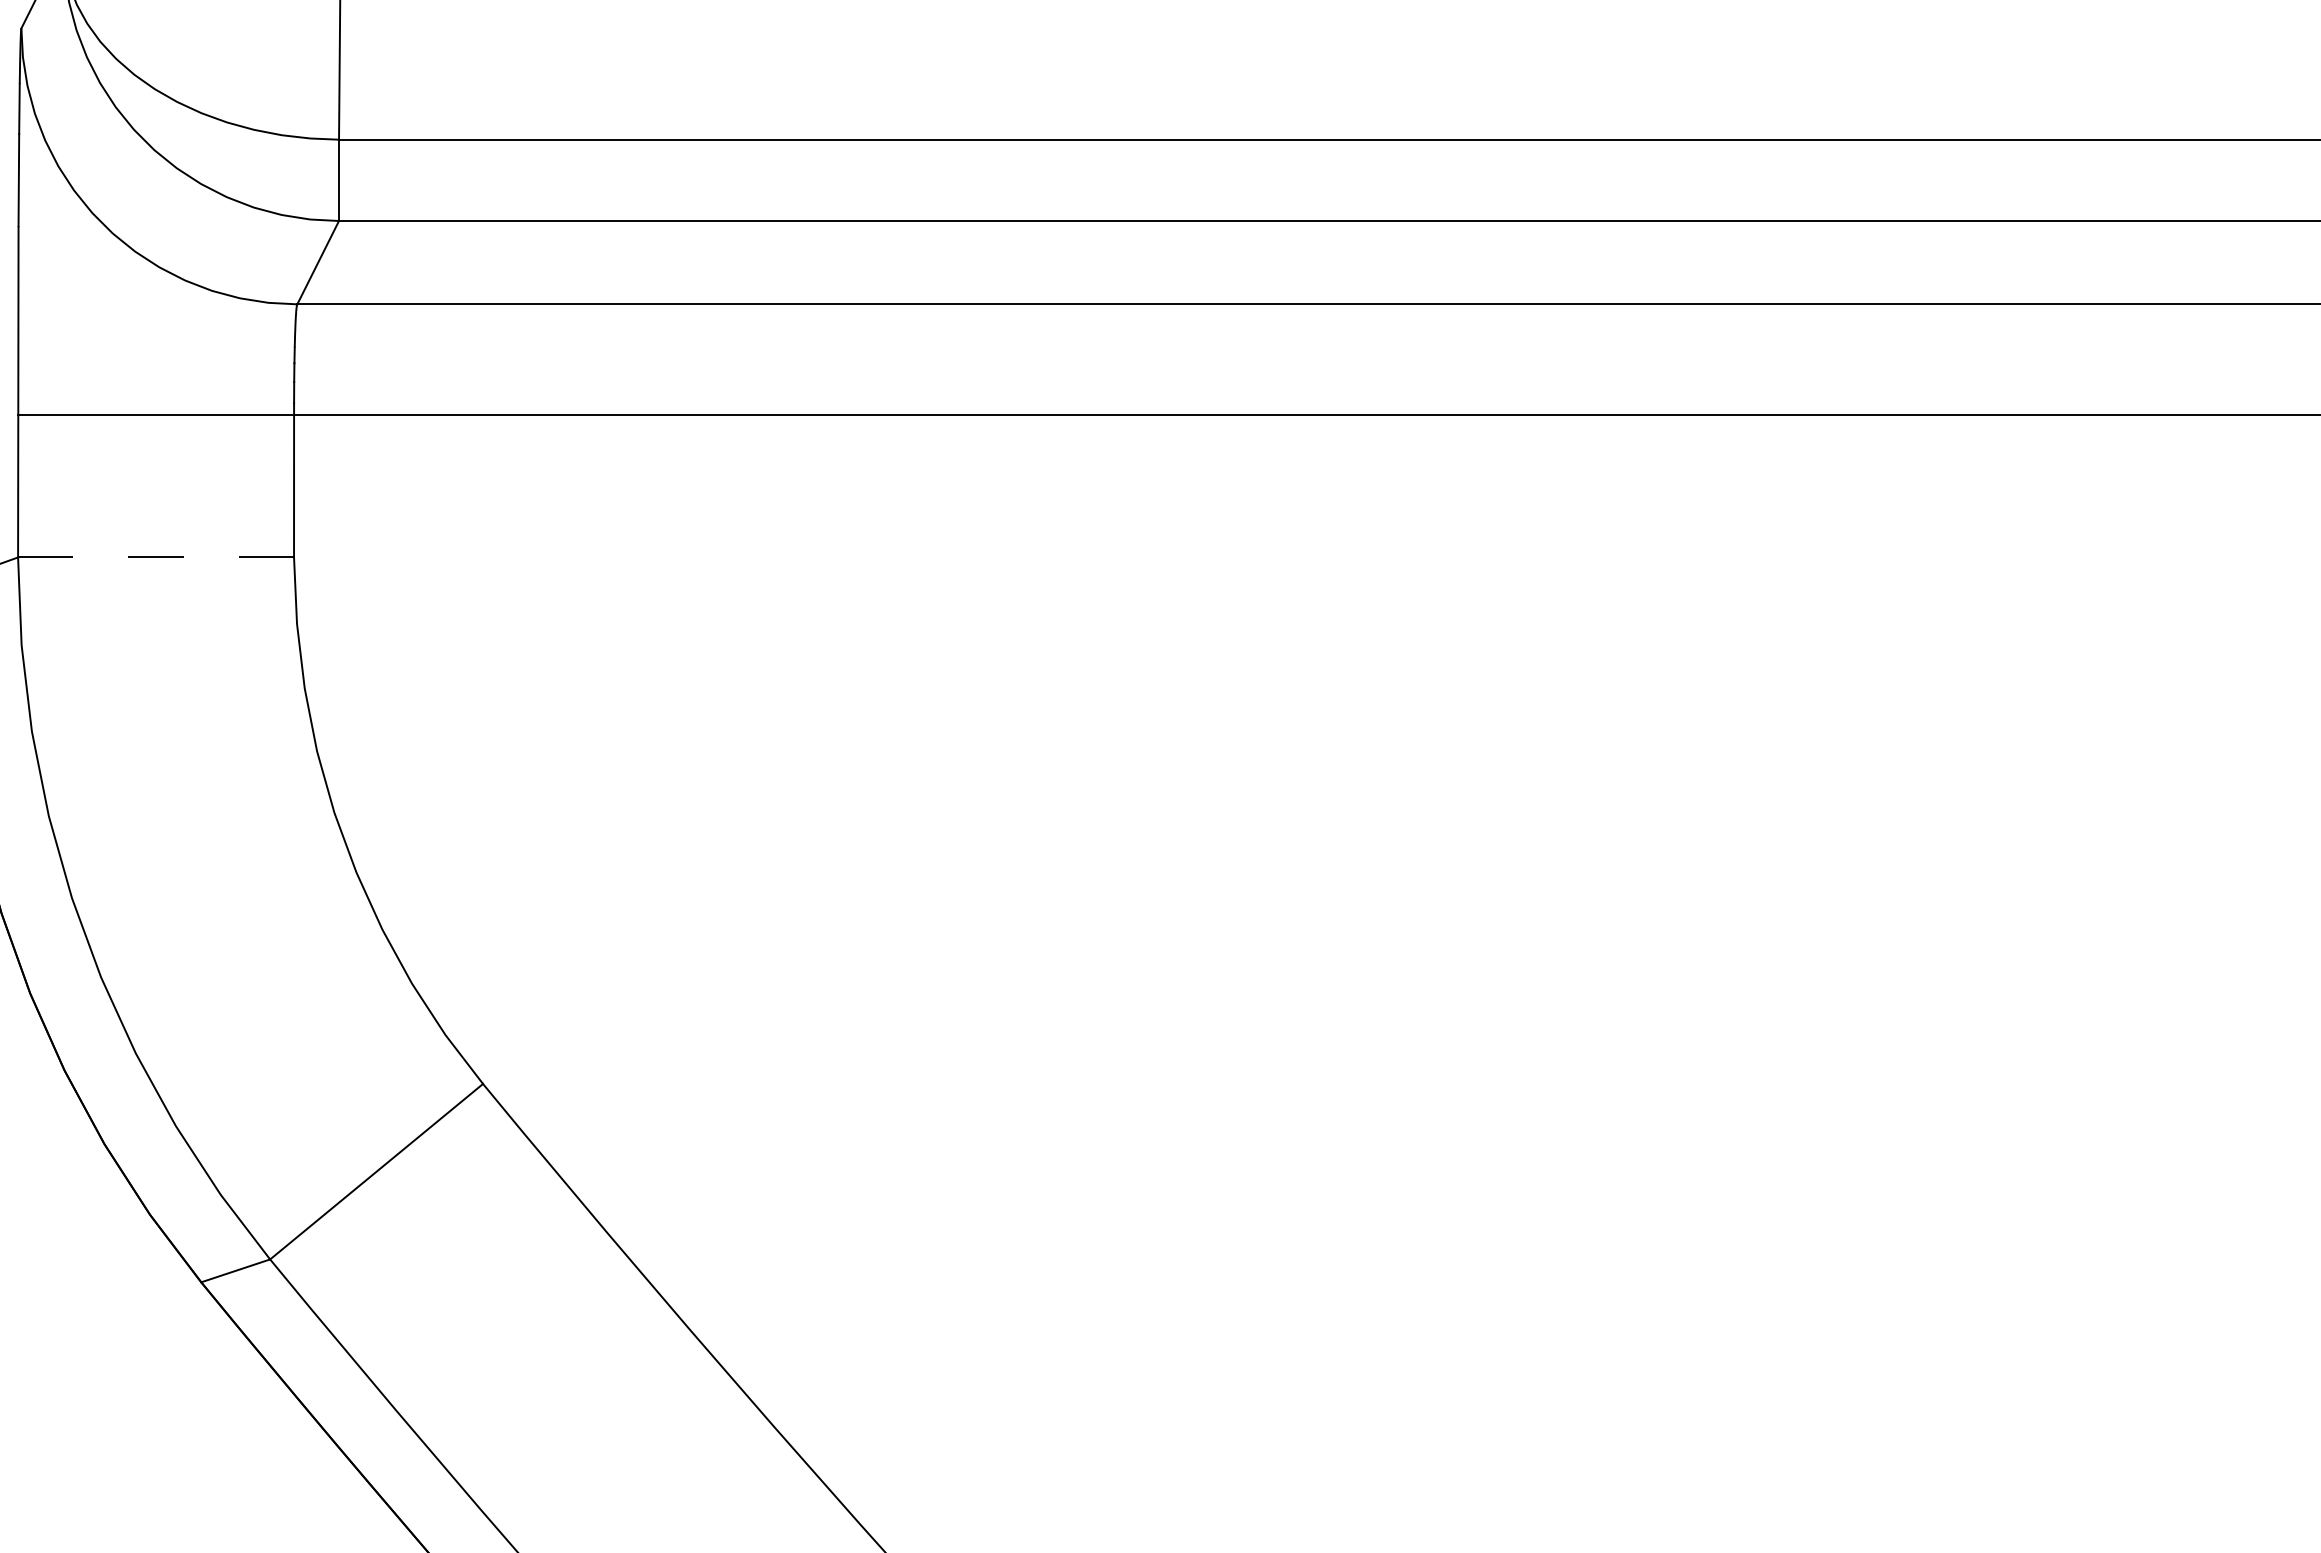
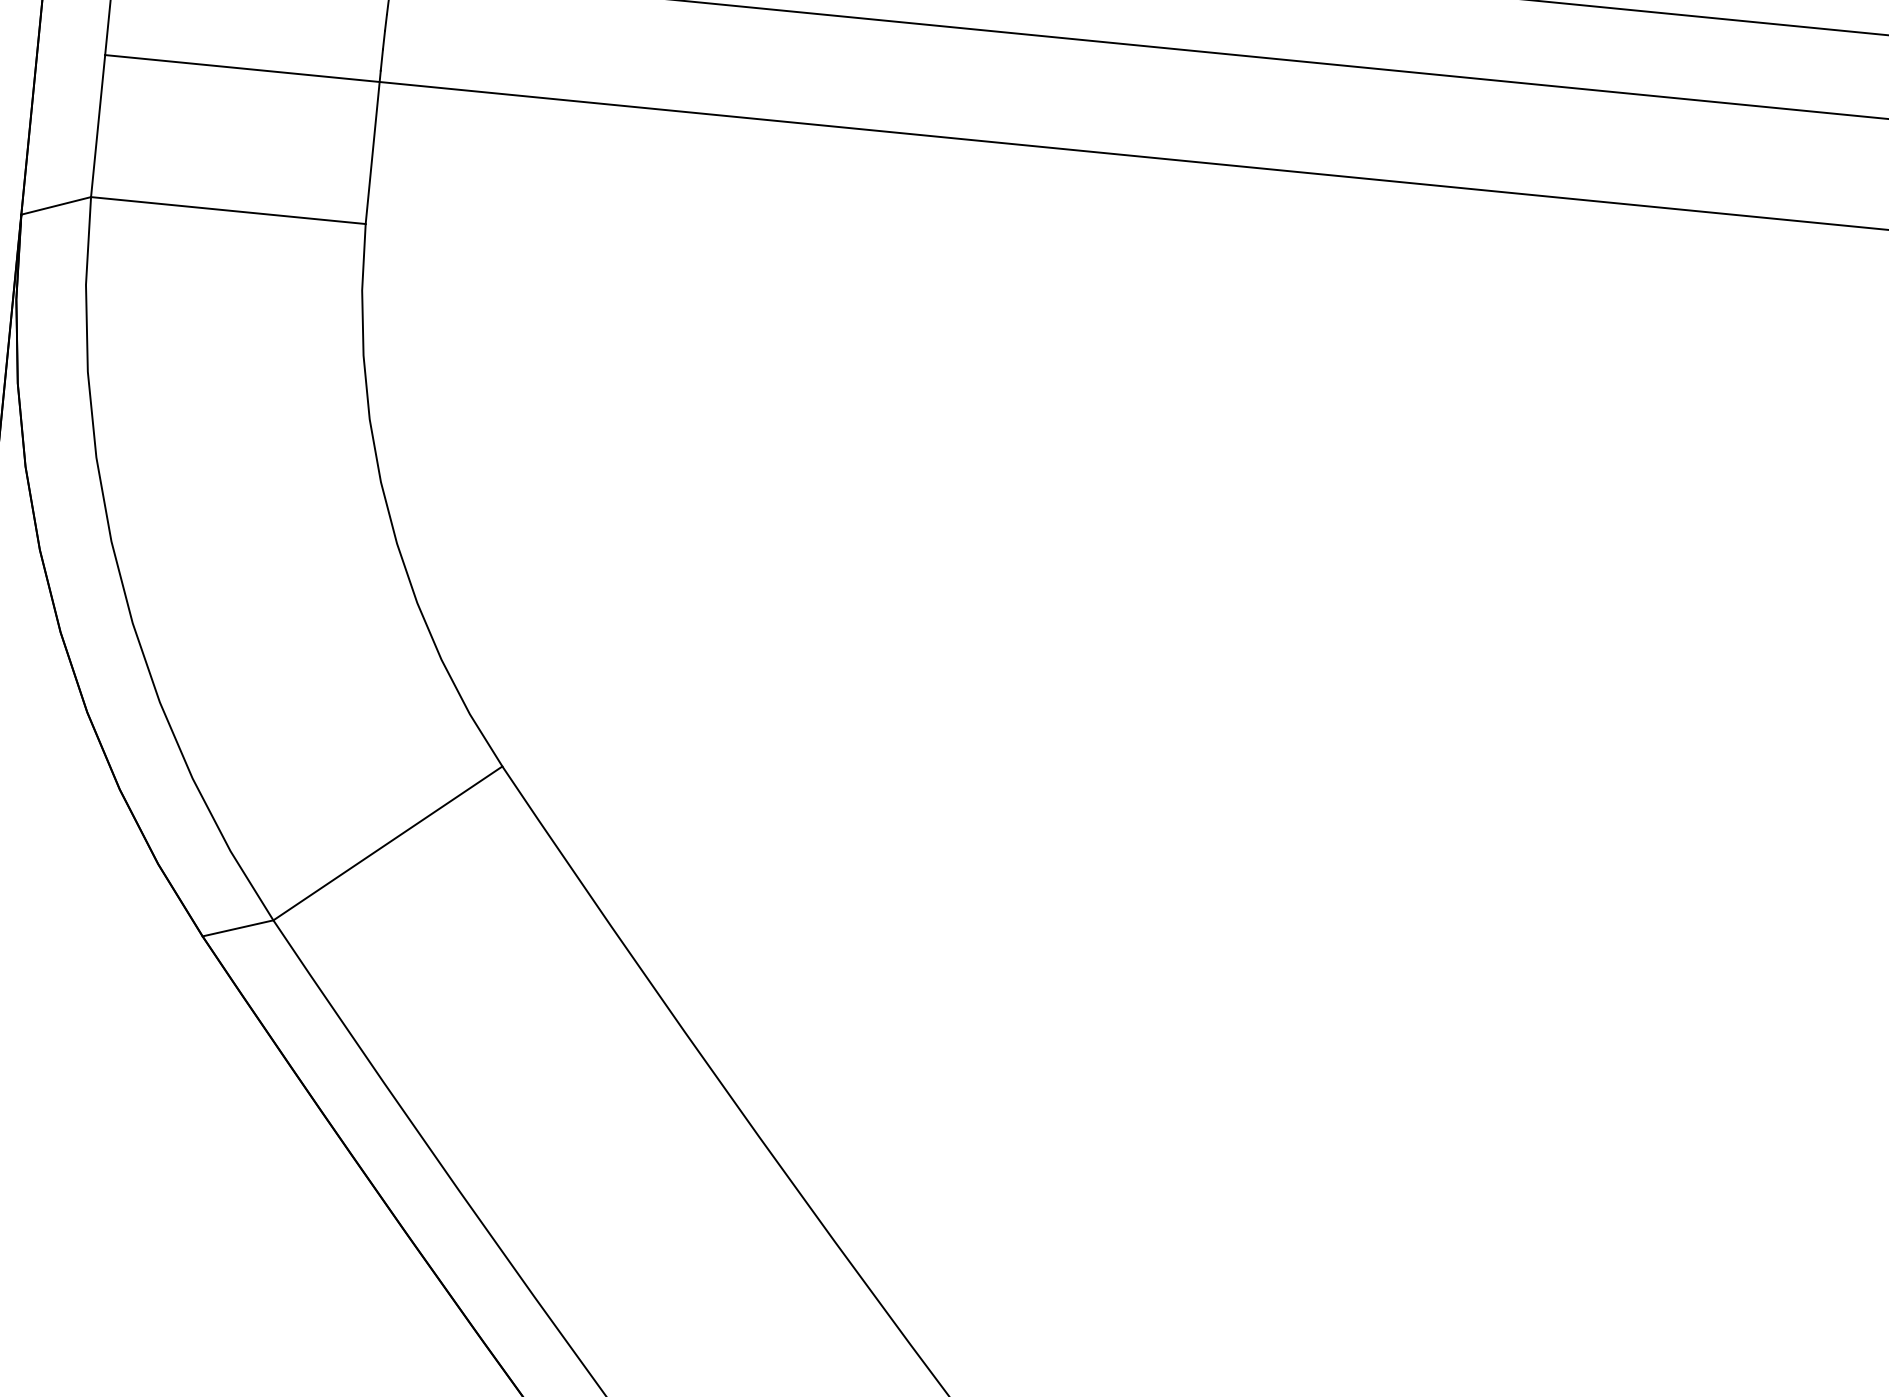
line: (156, 557) -> (228, 210), dashed -> solid

